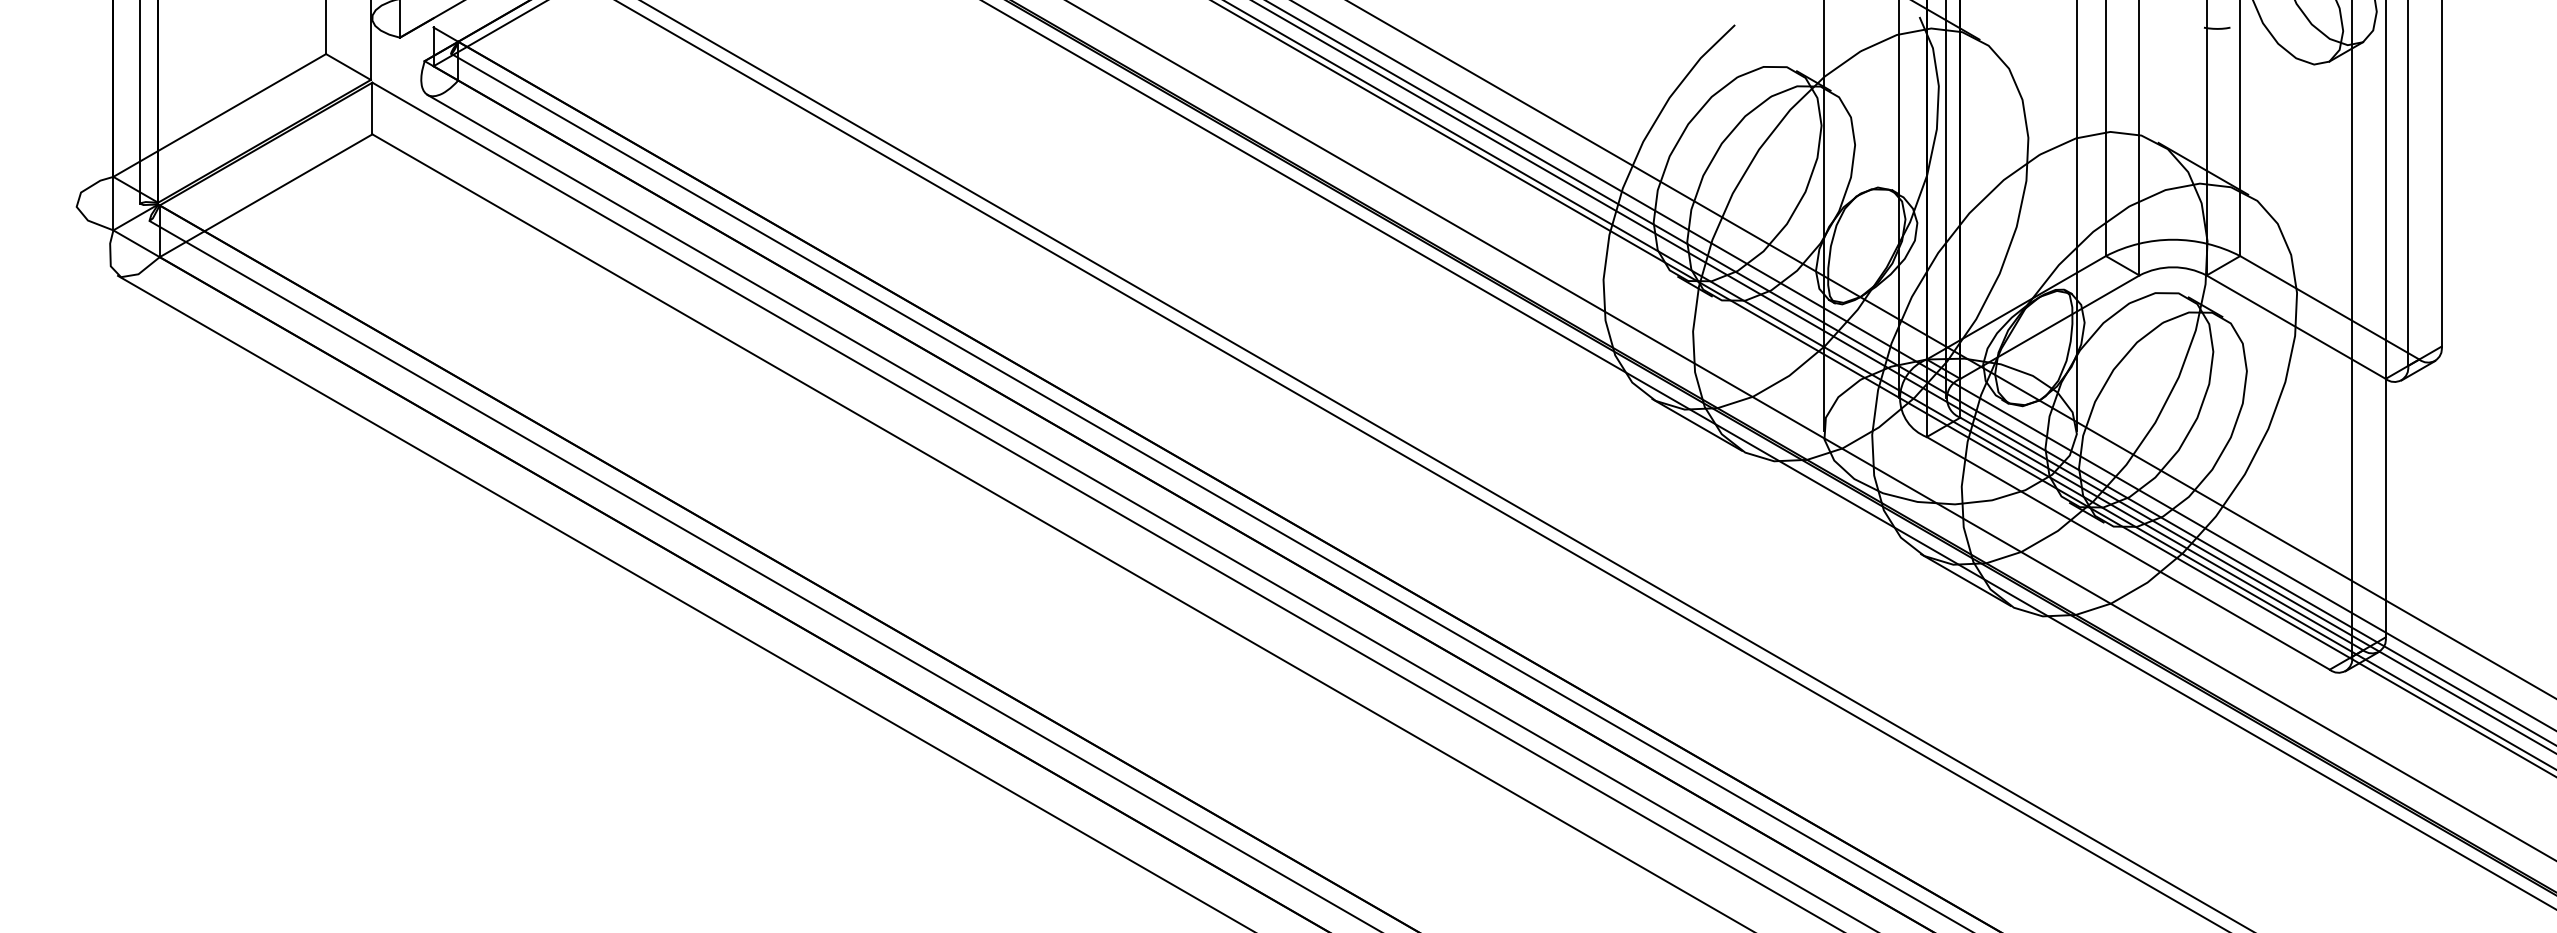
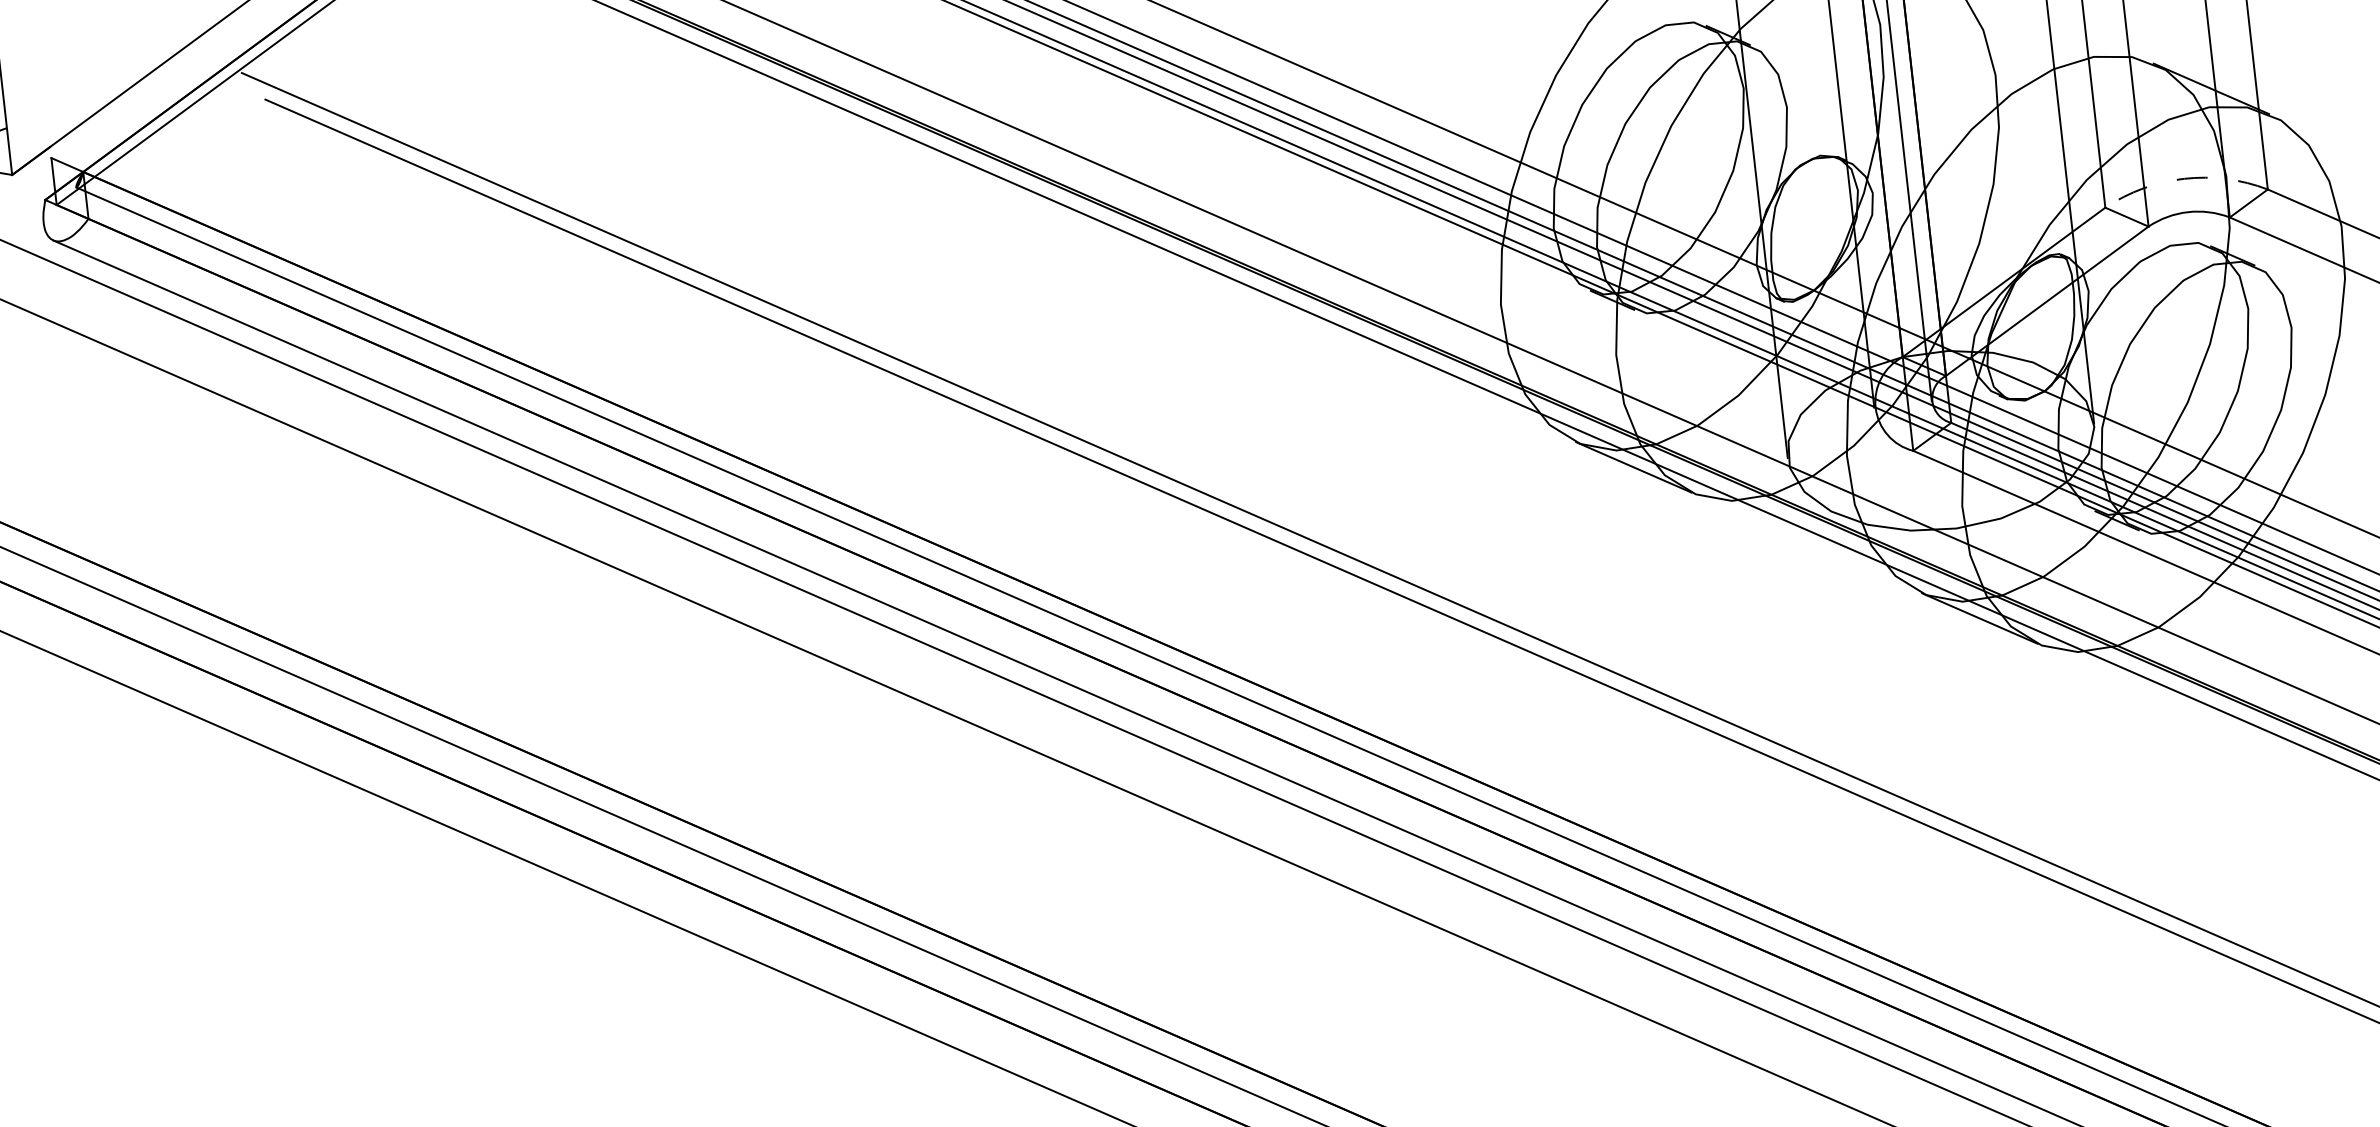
arc: (2173, 239) -> (2184, 178), solid -> dashed

